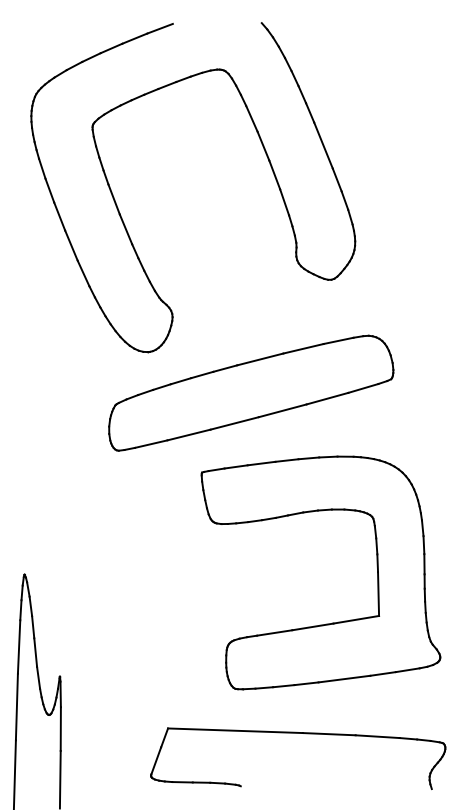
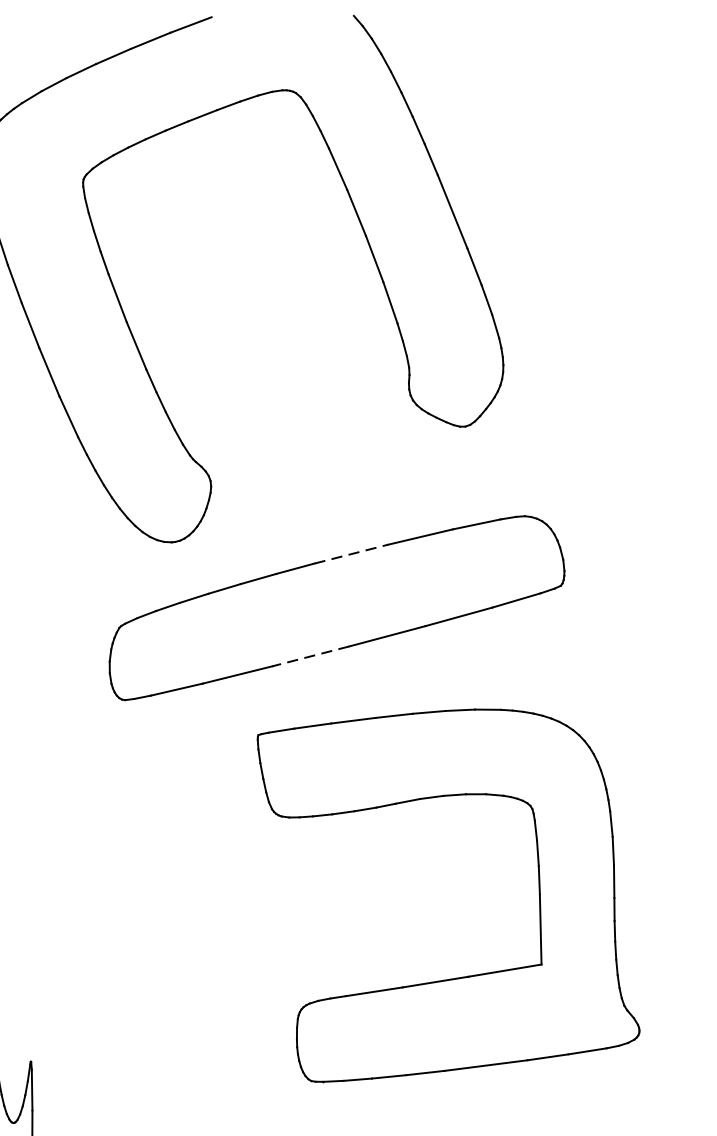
line: (260, 359) -> (351, 554), solid -> dashed
line: (234, 423) -> (310, 656), solid -> dashed

